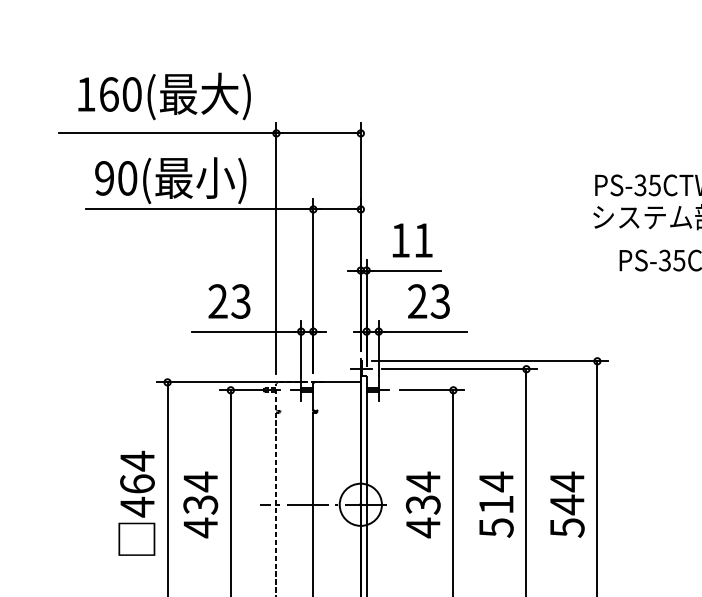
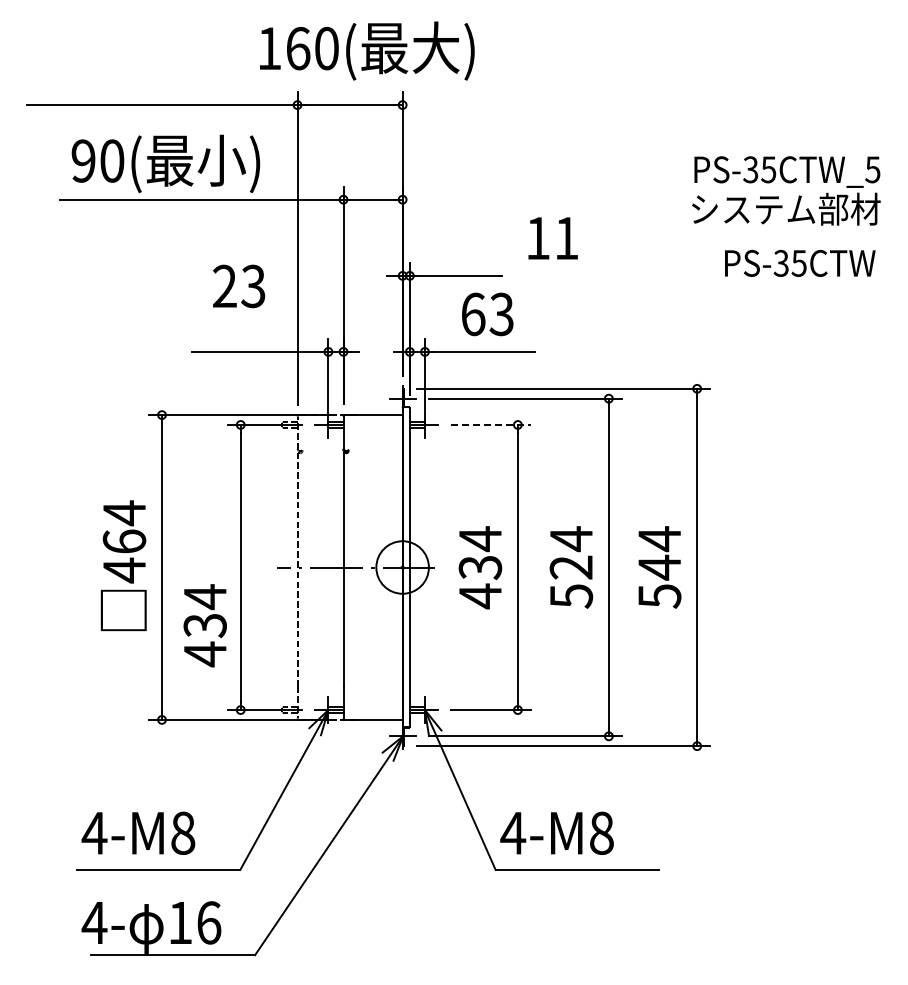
text: (164, 96) -> (367, 50), moved
text: (412, 240) -> (552, 238), moved
text: (229, 301) -> (239, 286), moved
text: (417, 301) -> (473, 314), 23 -> 63
line: (432, 389) -> (491, 424), solid -> dashed
text: (200, 504) -> (204, 625), moved
text: (495, 504) -> (570, 567), 514 -> 524

